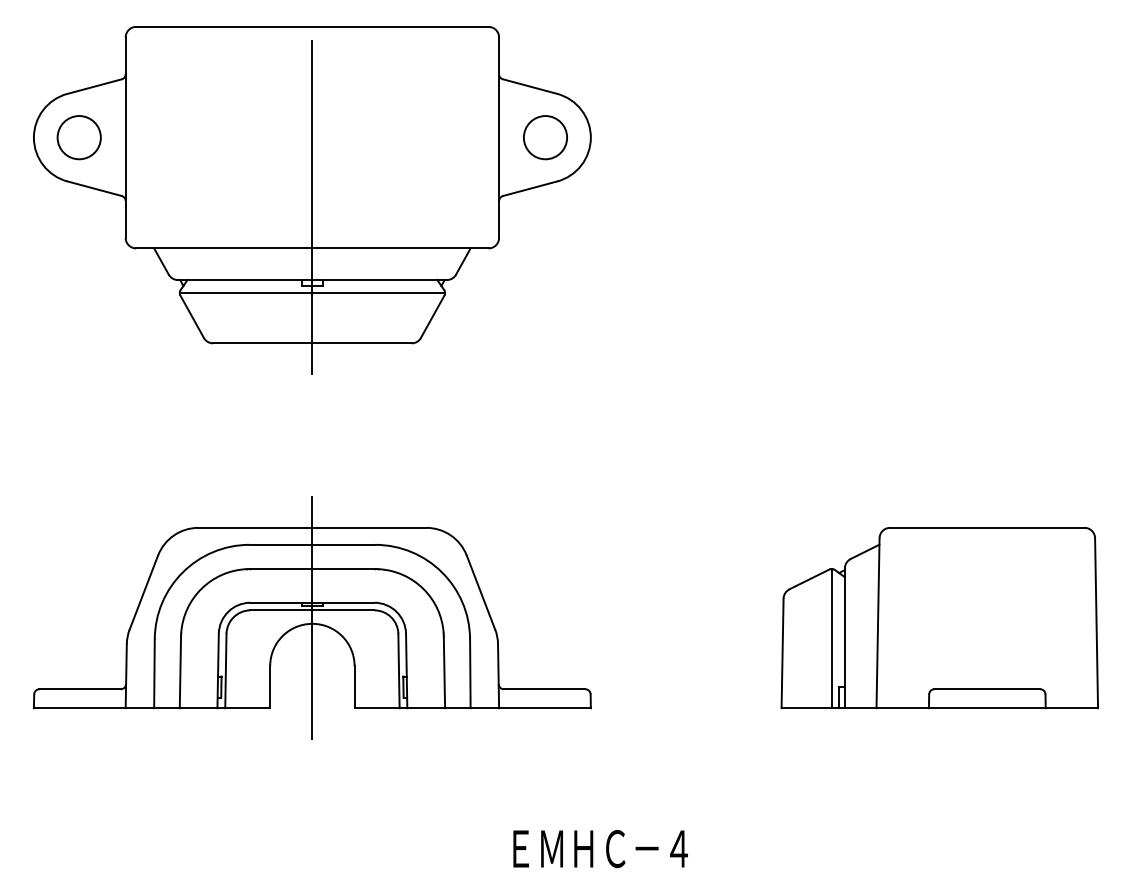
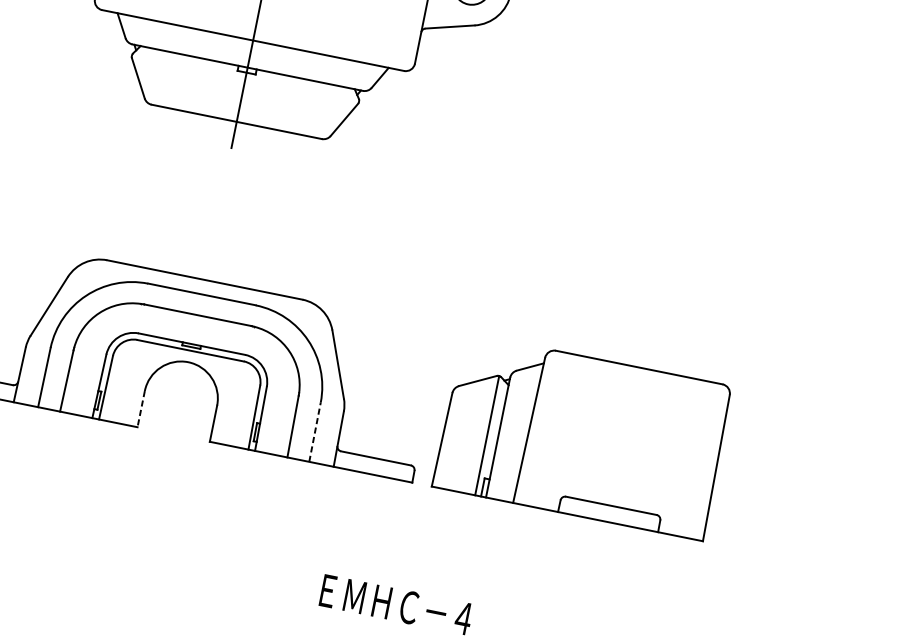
line: (312, 292) -> (245, 78), removed
line: (312, 617) -> (189, 356), removed
part: (939, 618) -> (582, 436), moved
line: (470, 673) -> (315, 432), solid -> dashed
line: (270, 687) -> (141, 409), solid -> dashed

